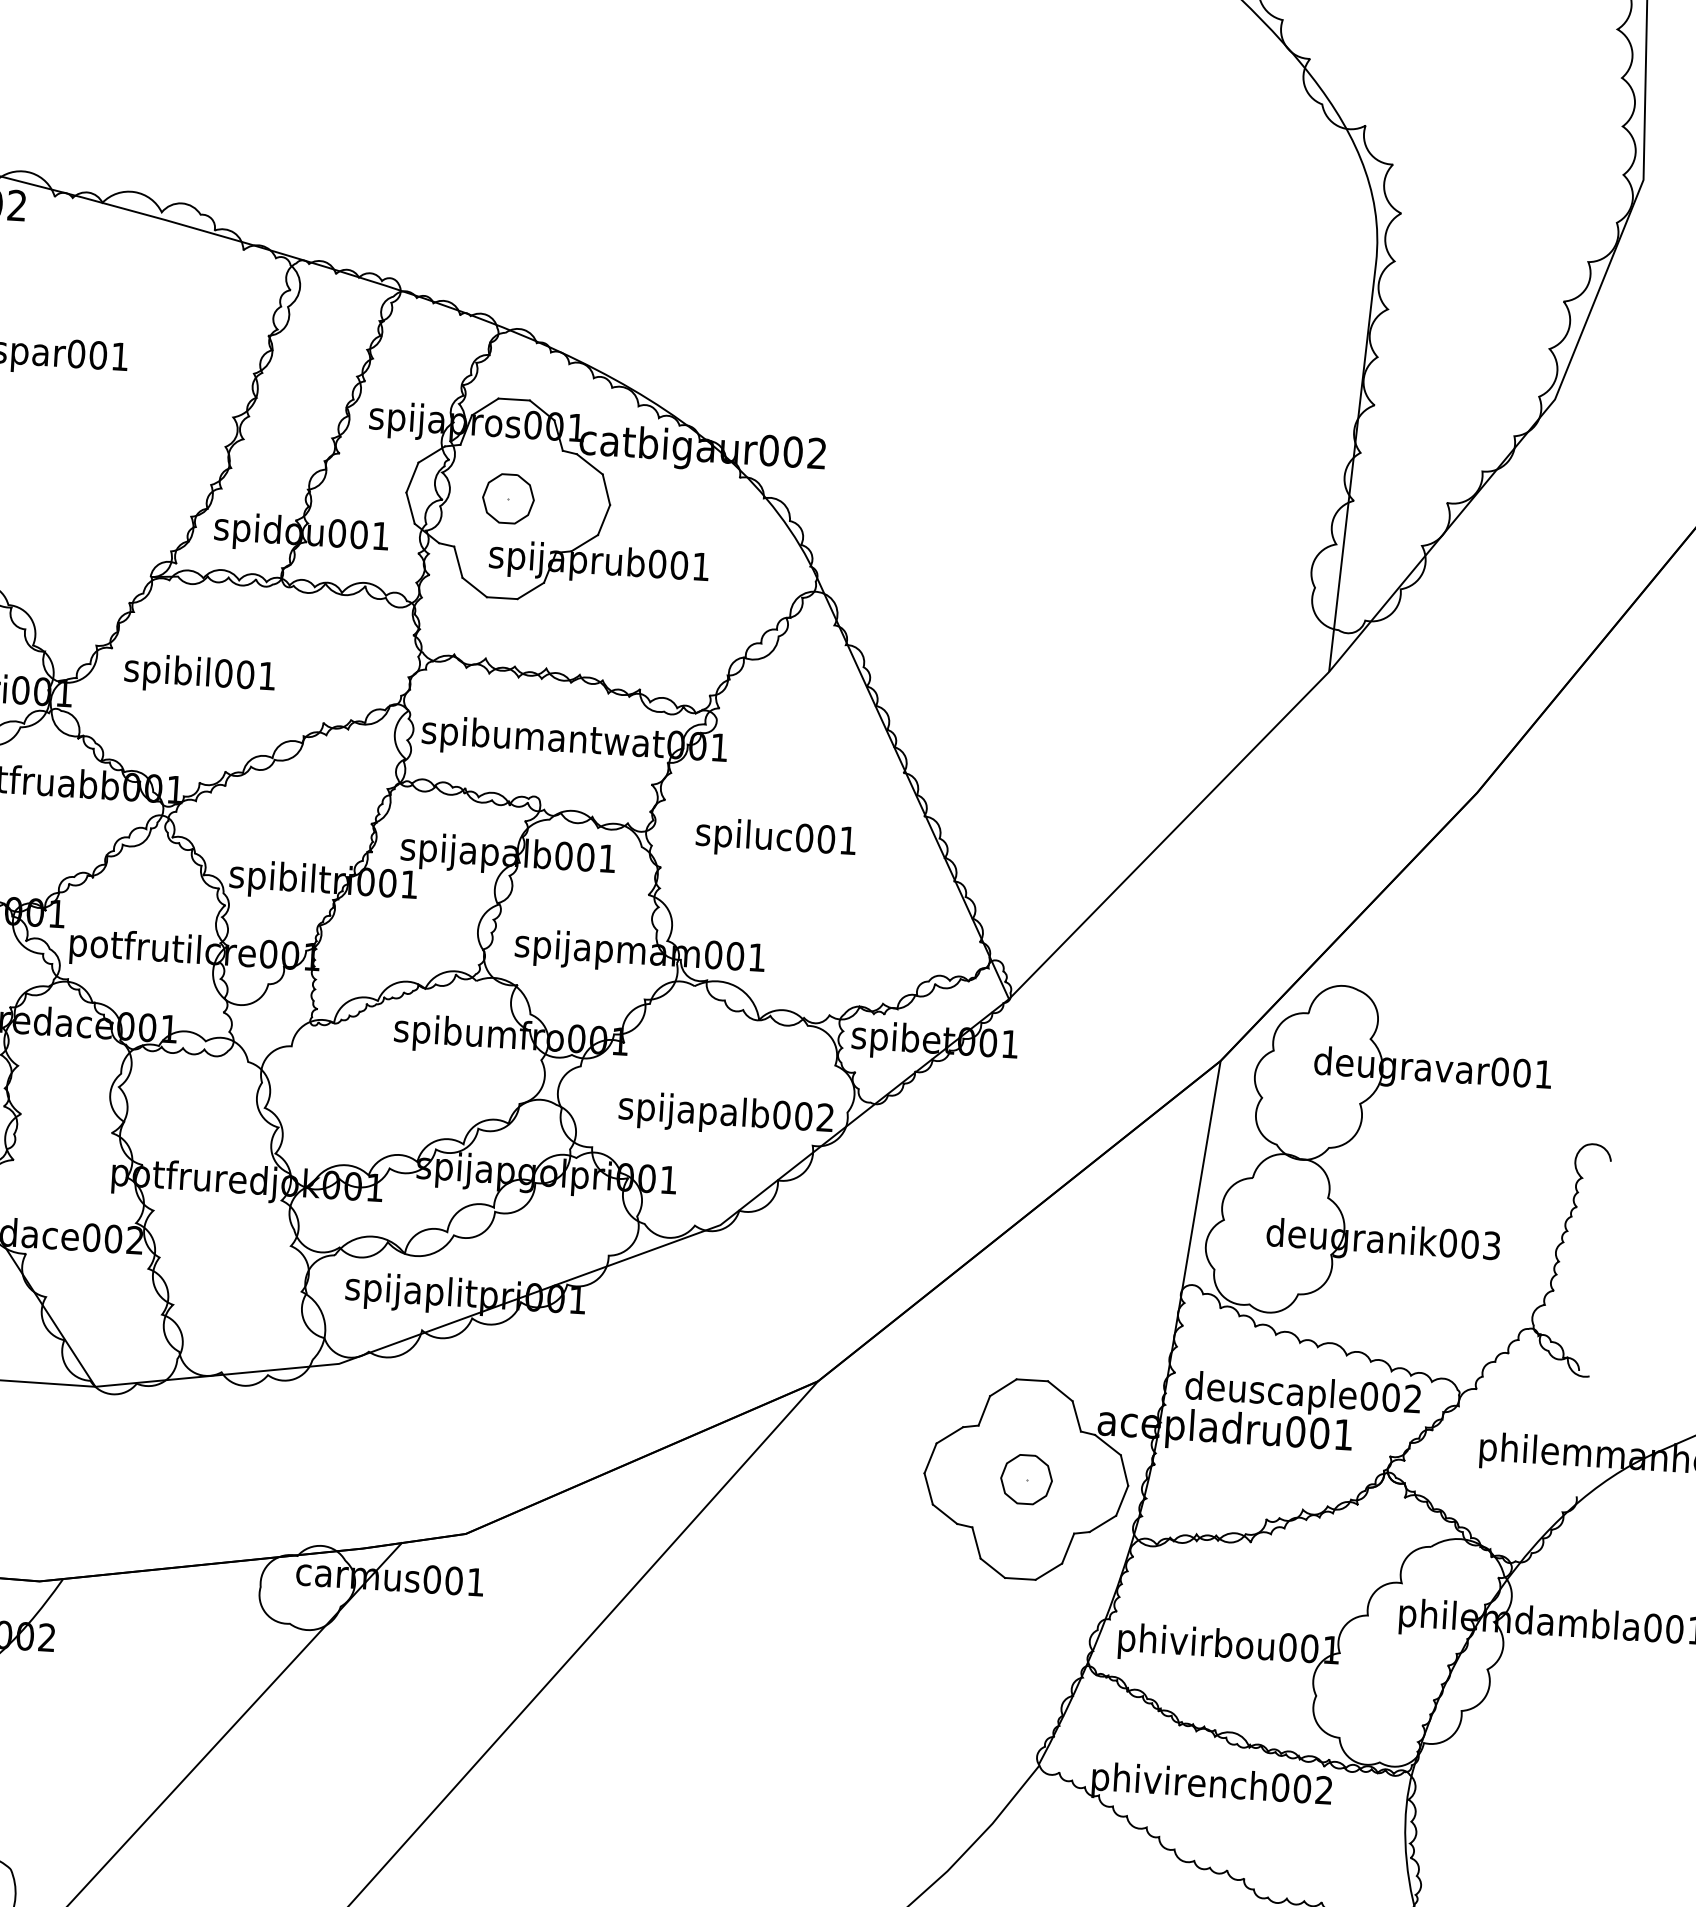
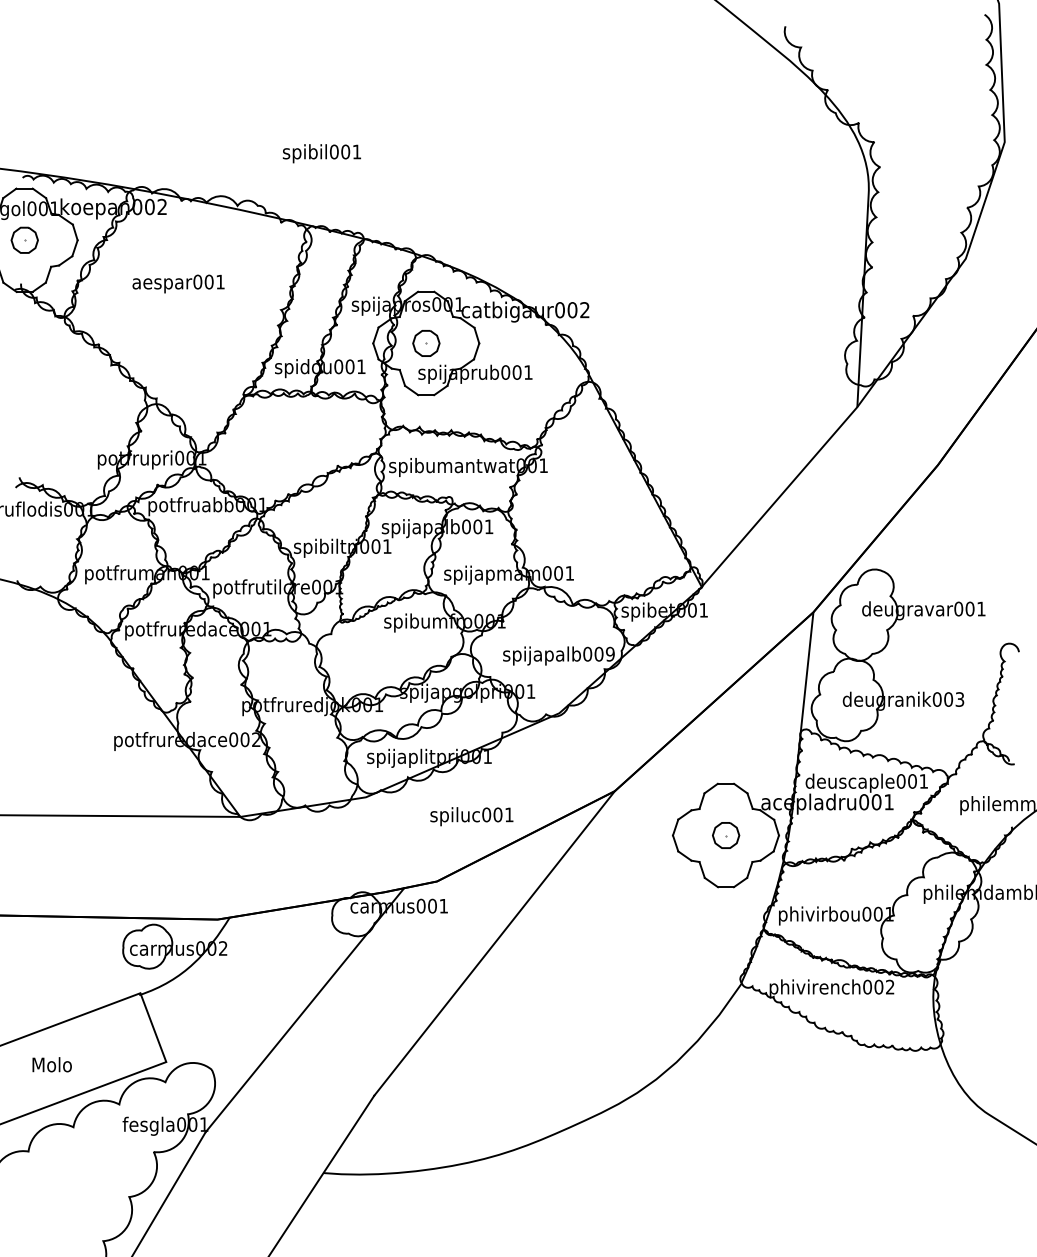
text: (198, 674) -> (321, 153), moved
text: (775, 839) -> (471, 816), moved
text: (825, 1118) -> (610, 654), spijapalb002 -> spijapalb009
text: (1412, 1399) -> (923, 781), deuscaple002 -> deuscaple001

